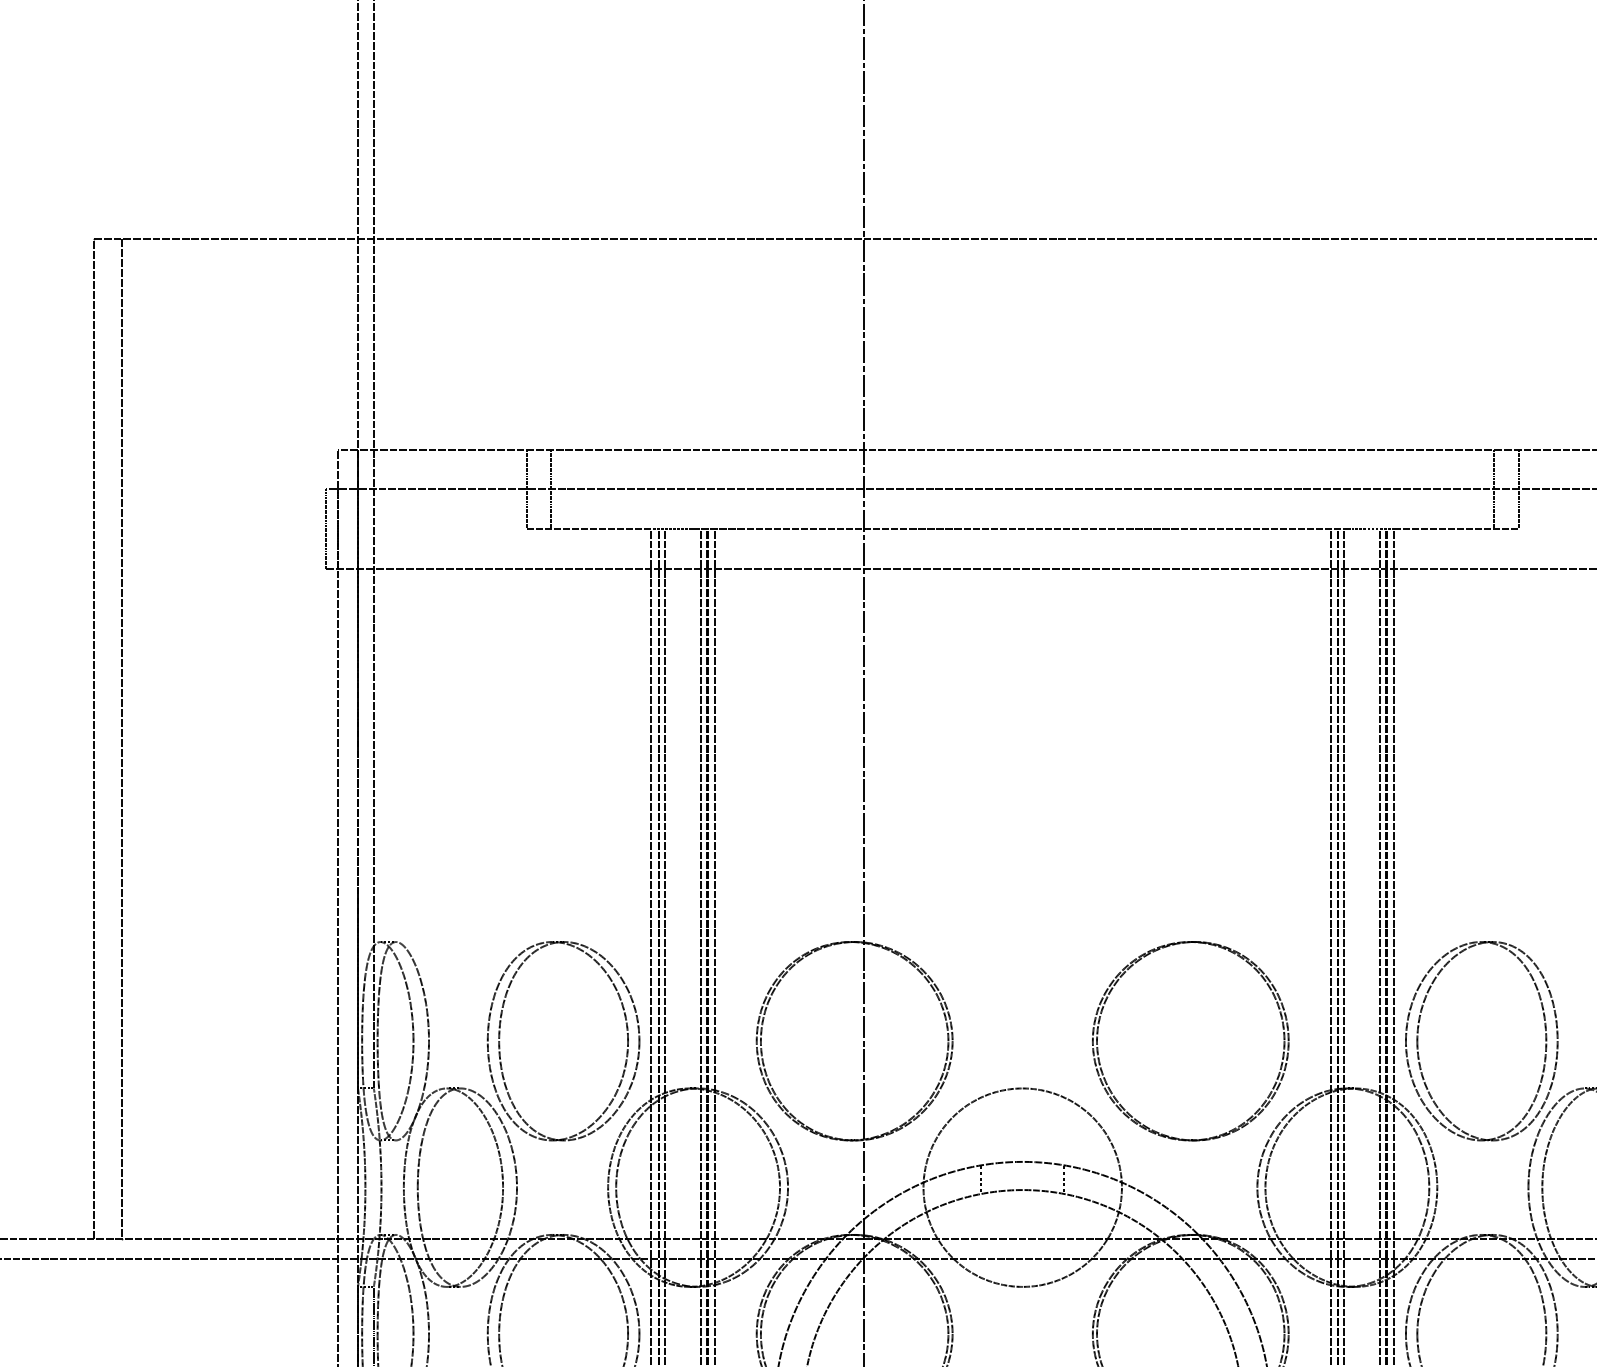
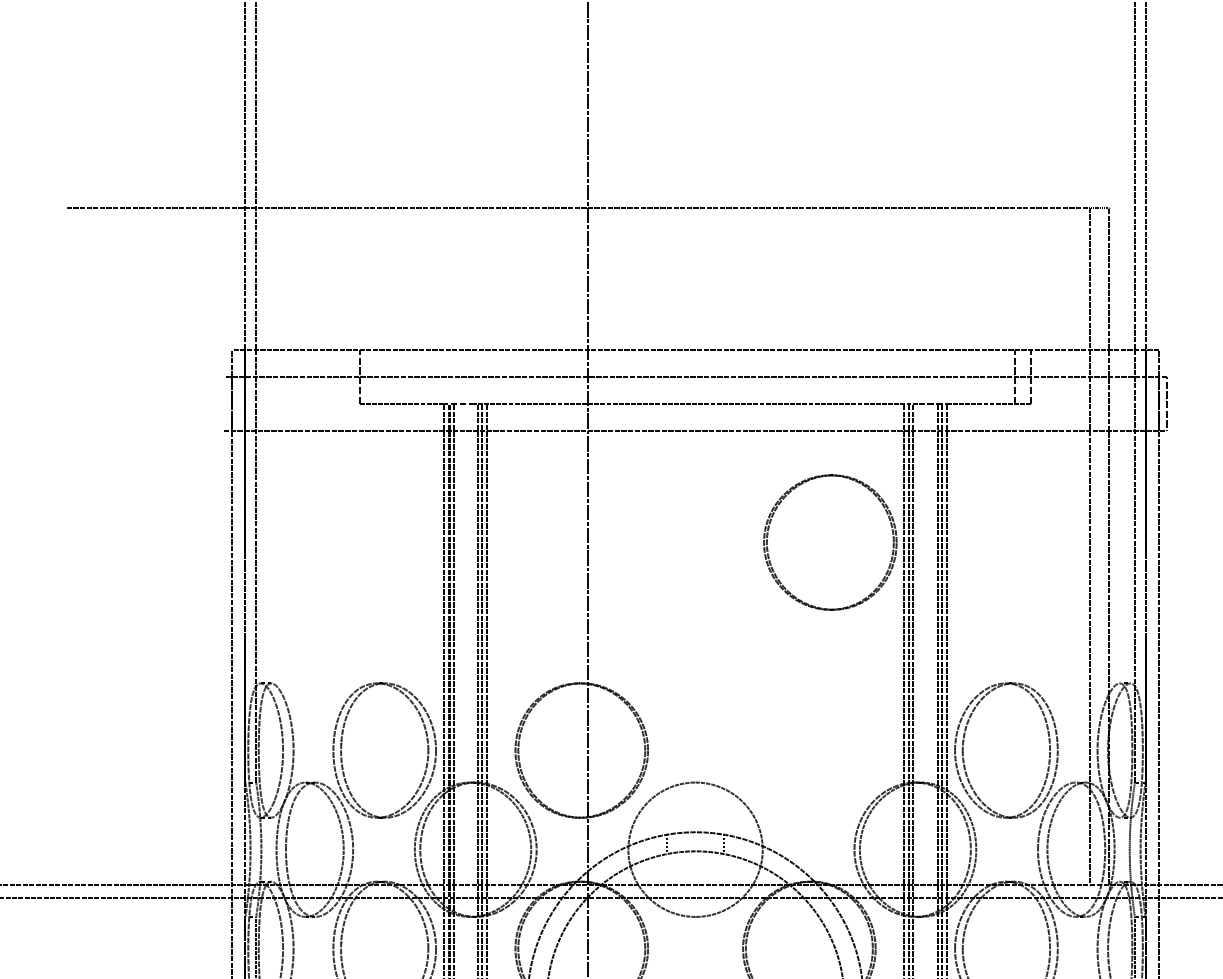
line: (551, 488) -> (376, 376), removed
line: (325, 528) -> (223, 403), removed
line: (93, 738) -> (66, 545), removed
line: (121, 738) -> (85, 545), removed
part: (1282, 1039) -> (892, 541), moved

